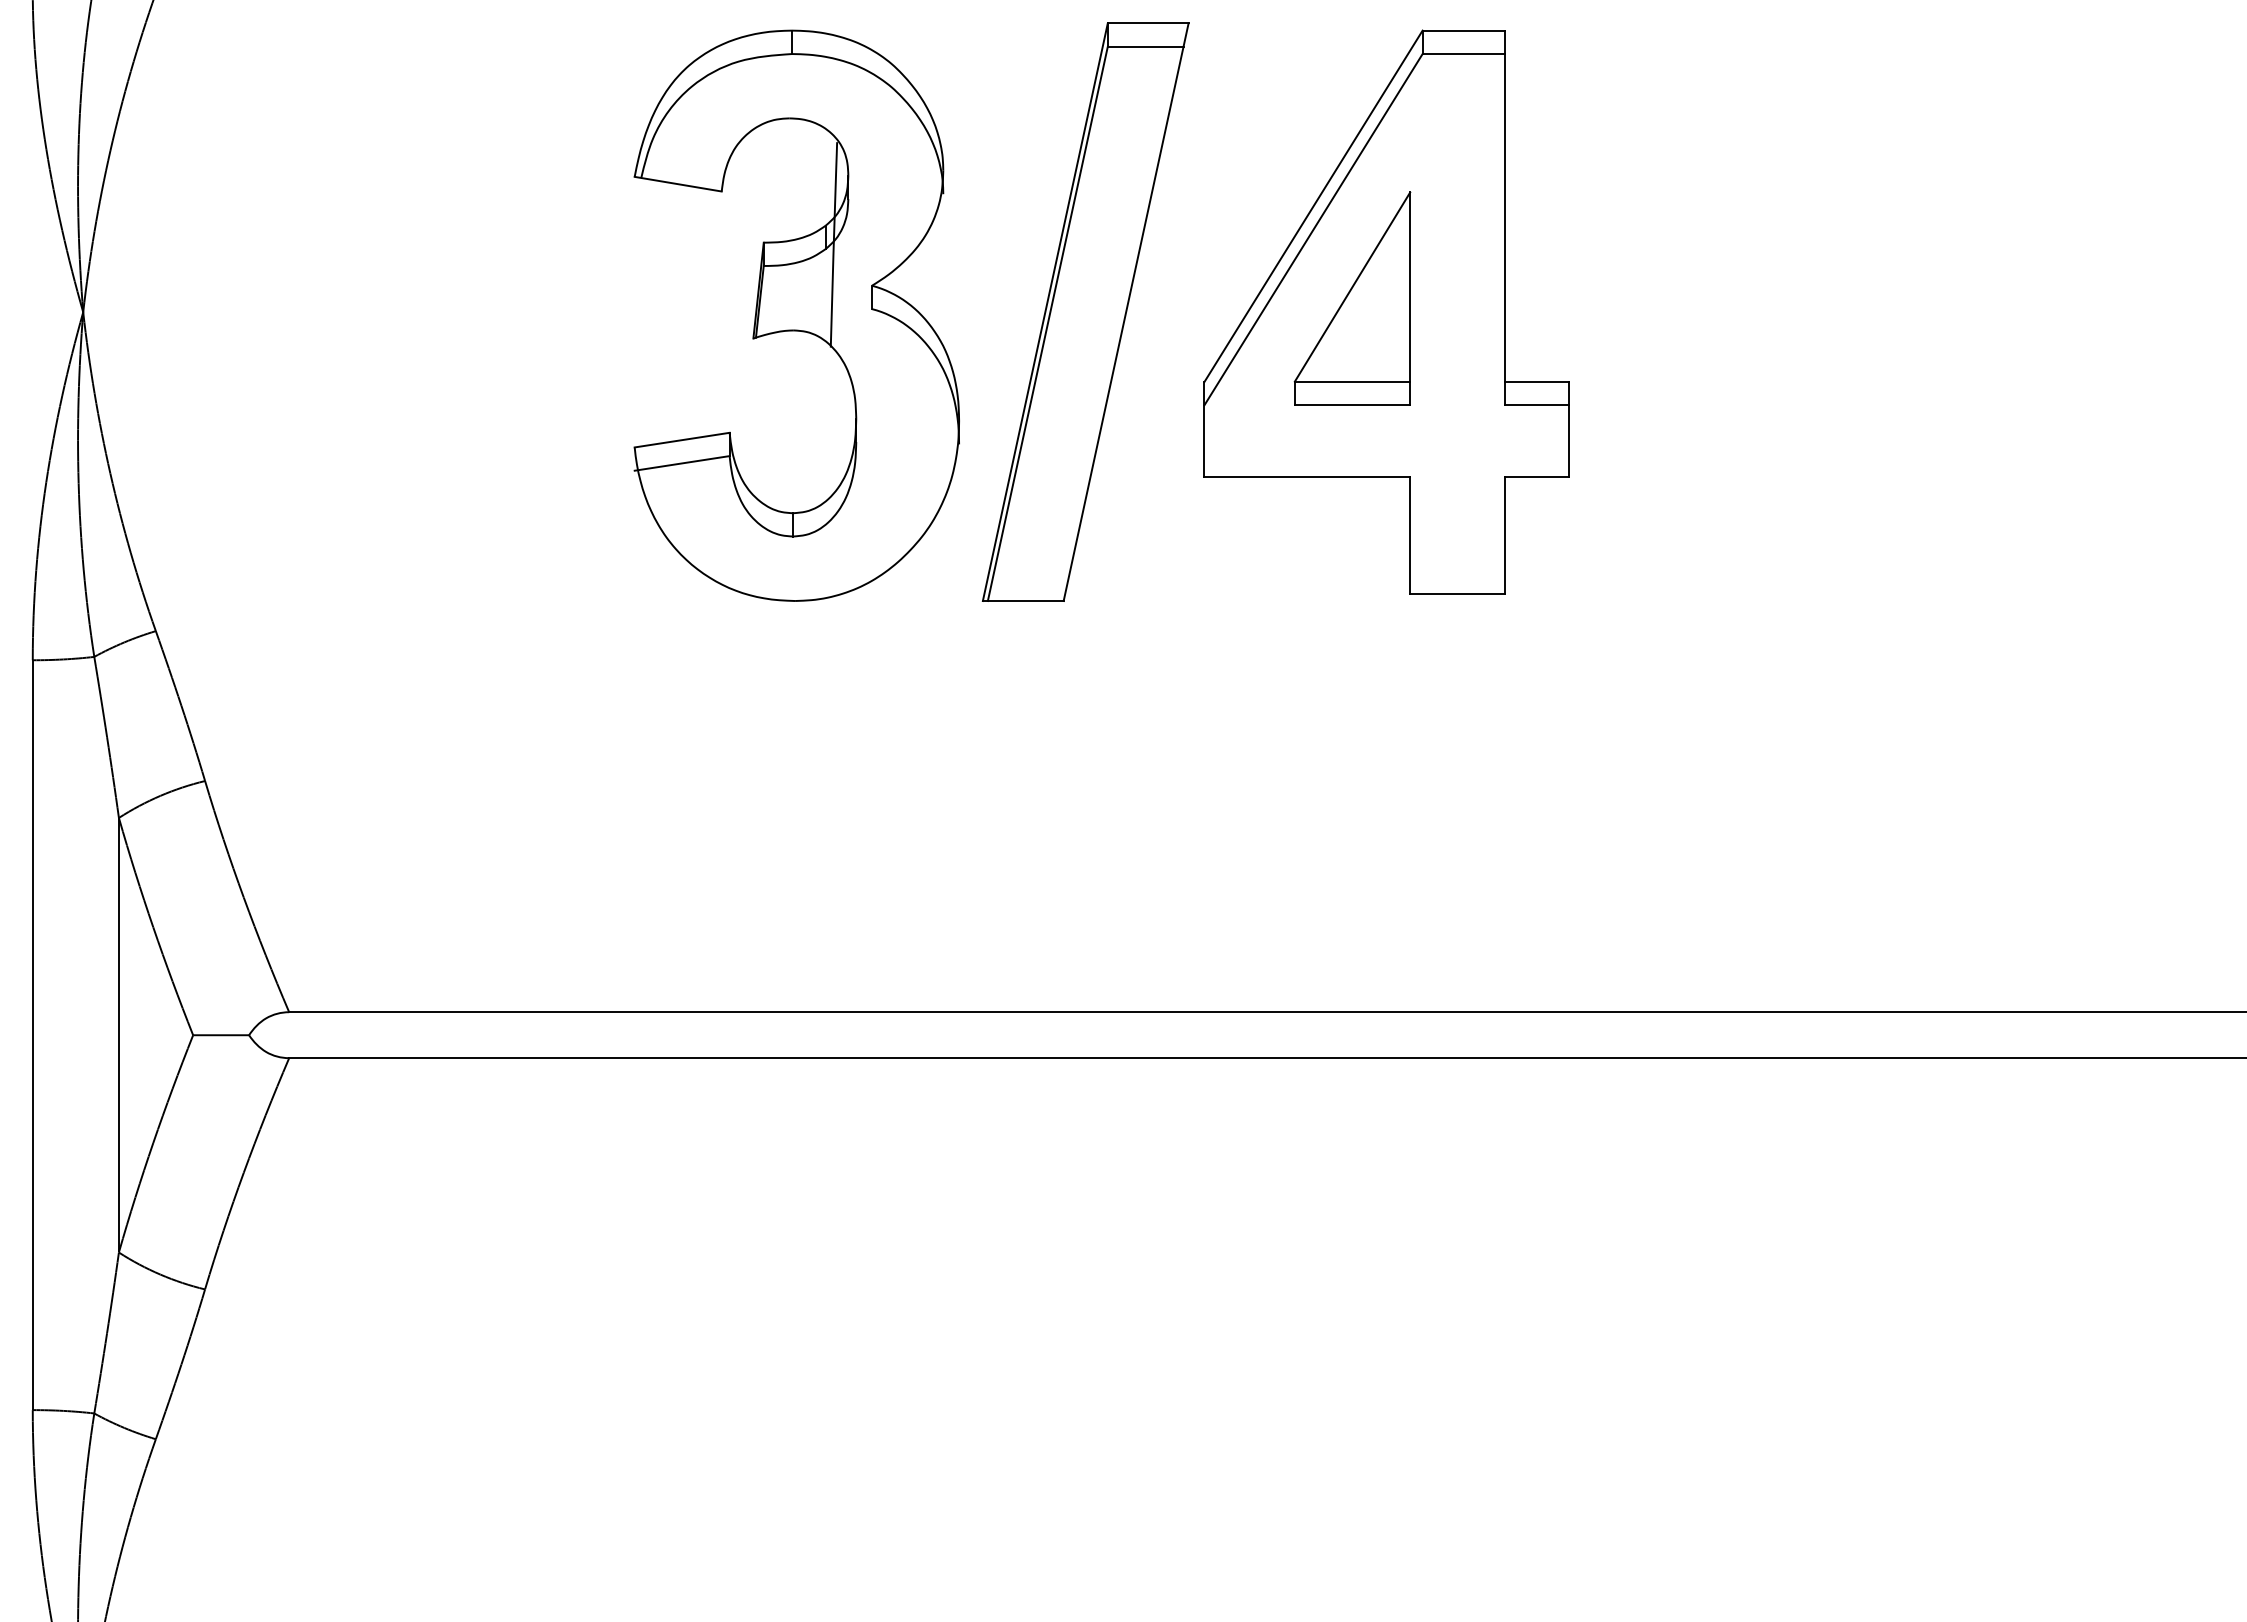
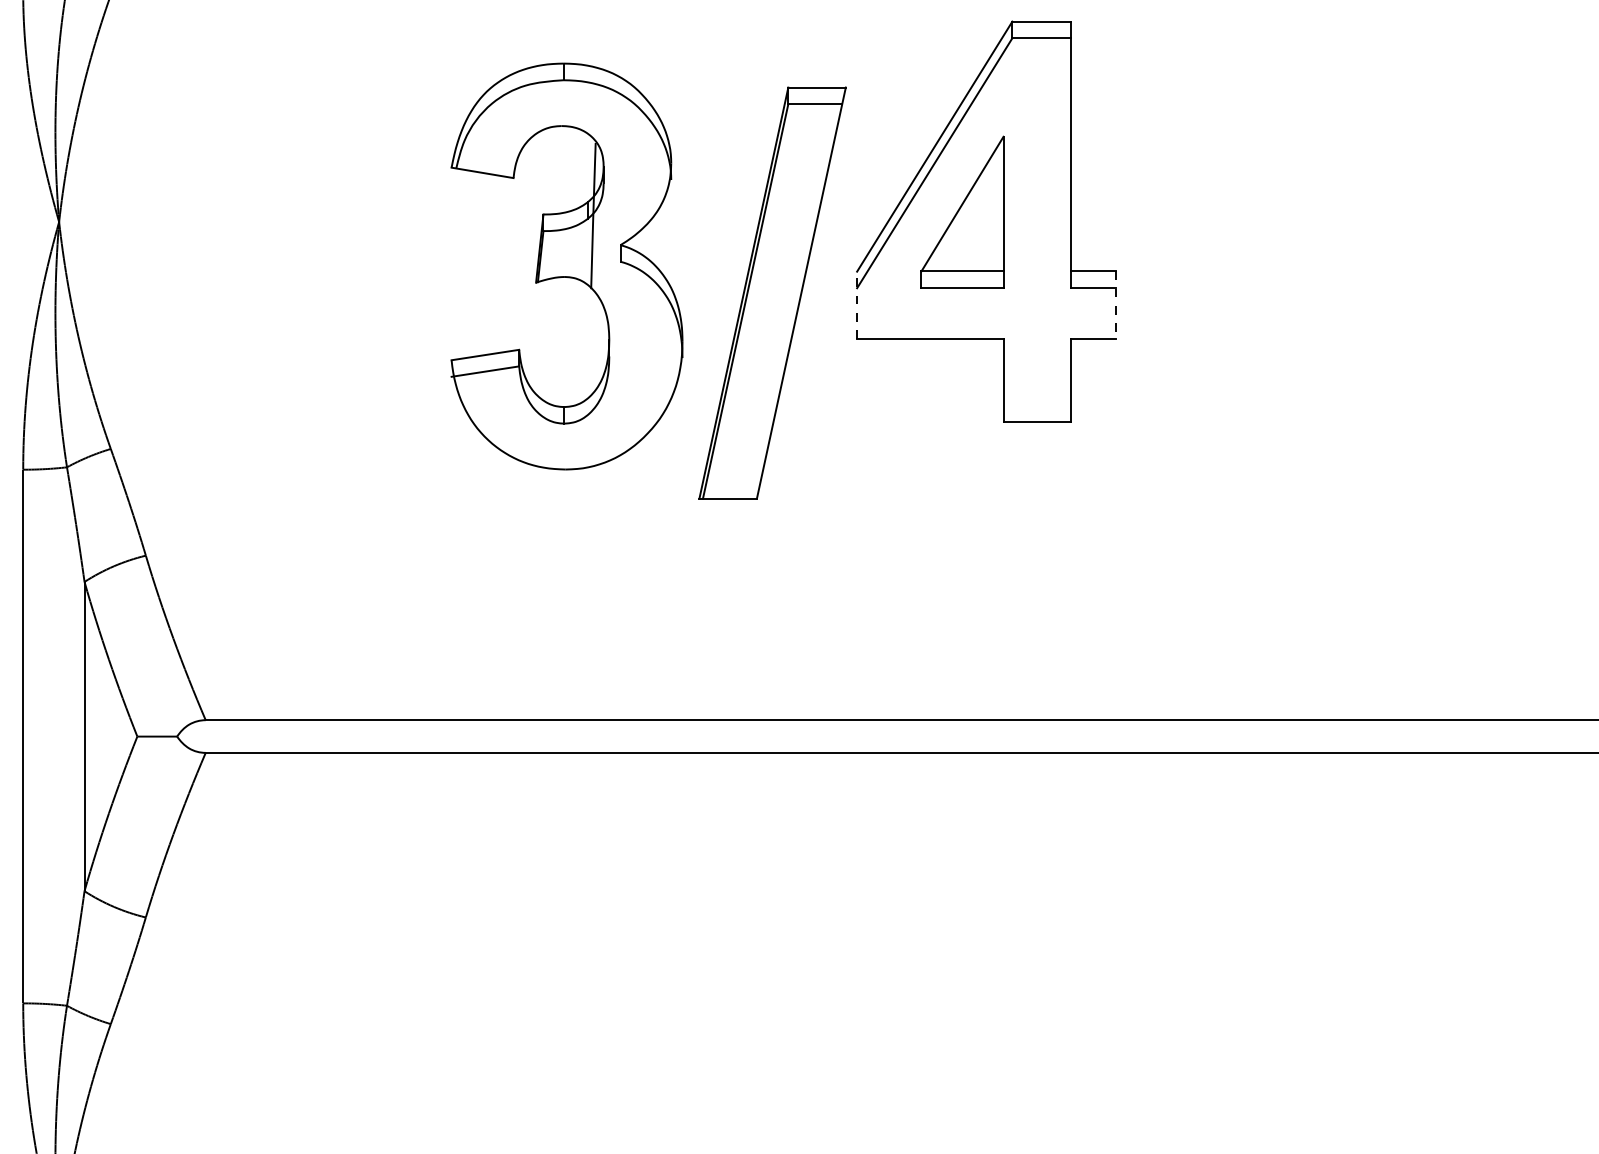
part: (1085, 311) -> (772, 292), moved
part: (796, 315) -> (566, 266), moved
line: (1204, 428) -> (857, 304), solid -> dashed
line: (1568, 429) -> (1116, 305), solid -> dashed

